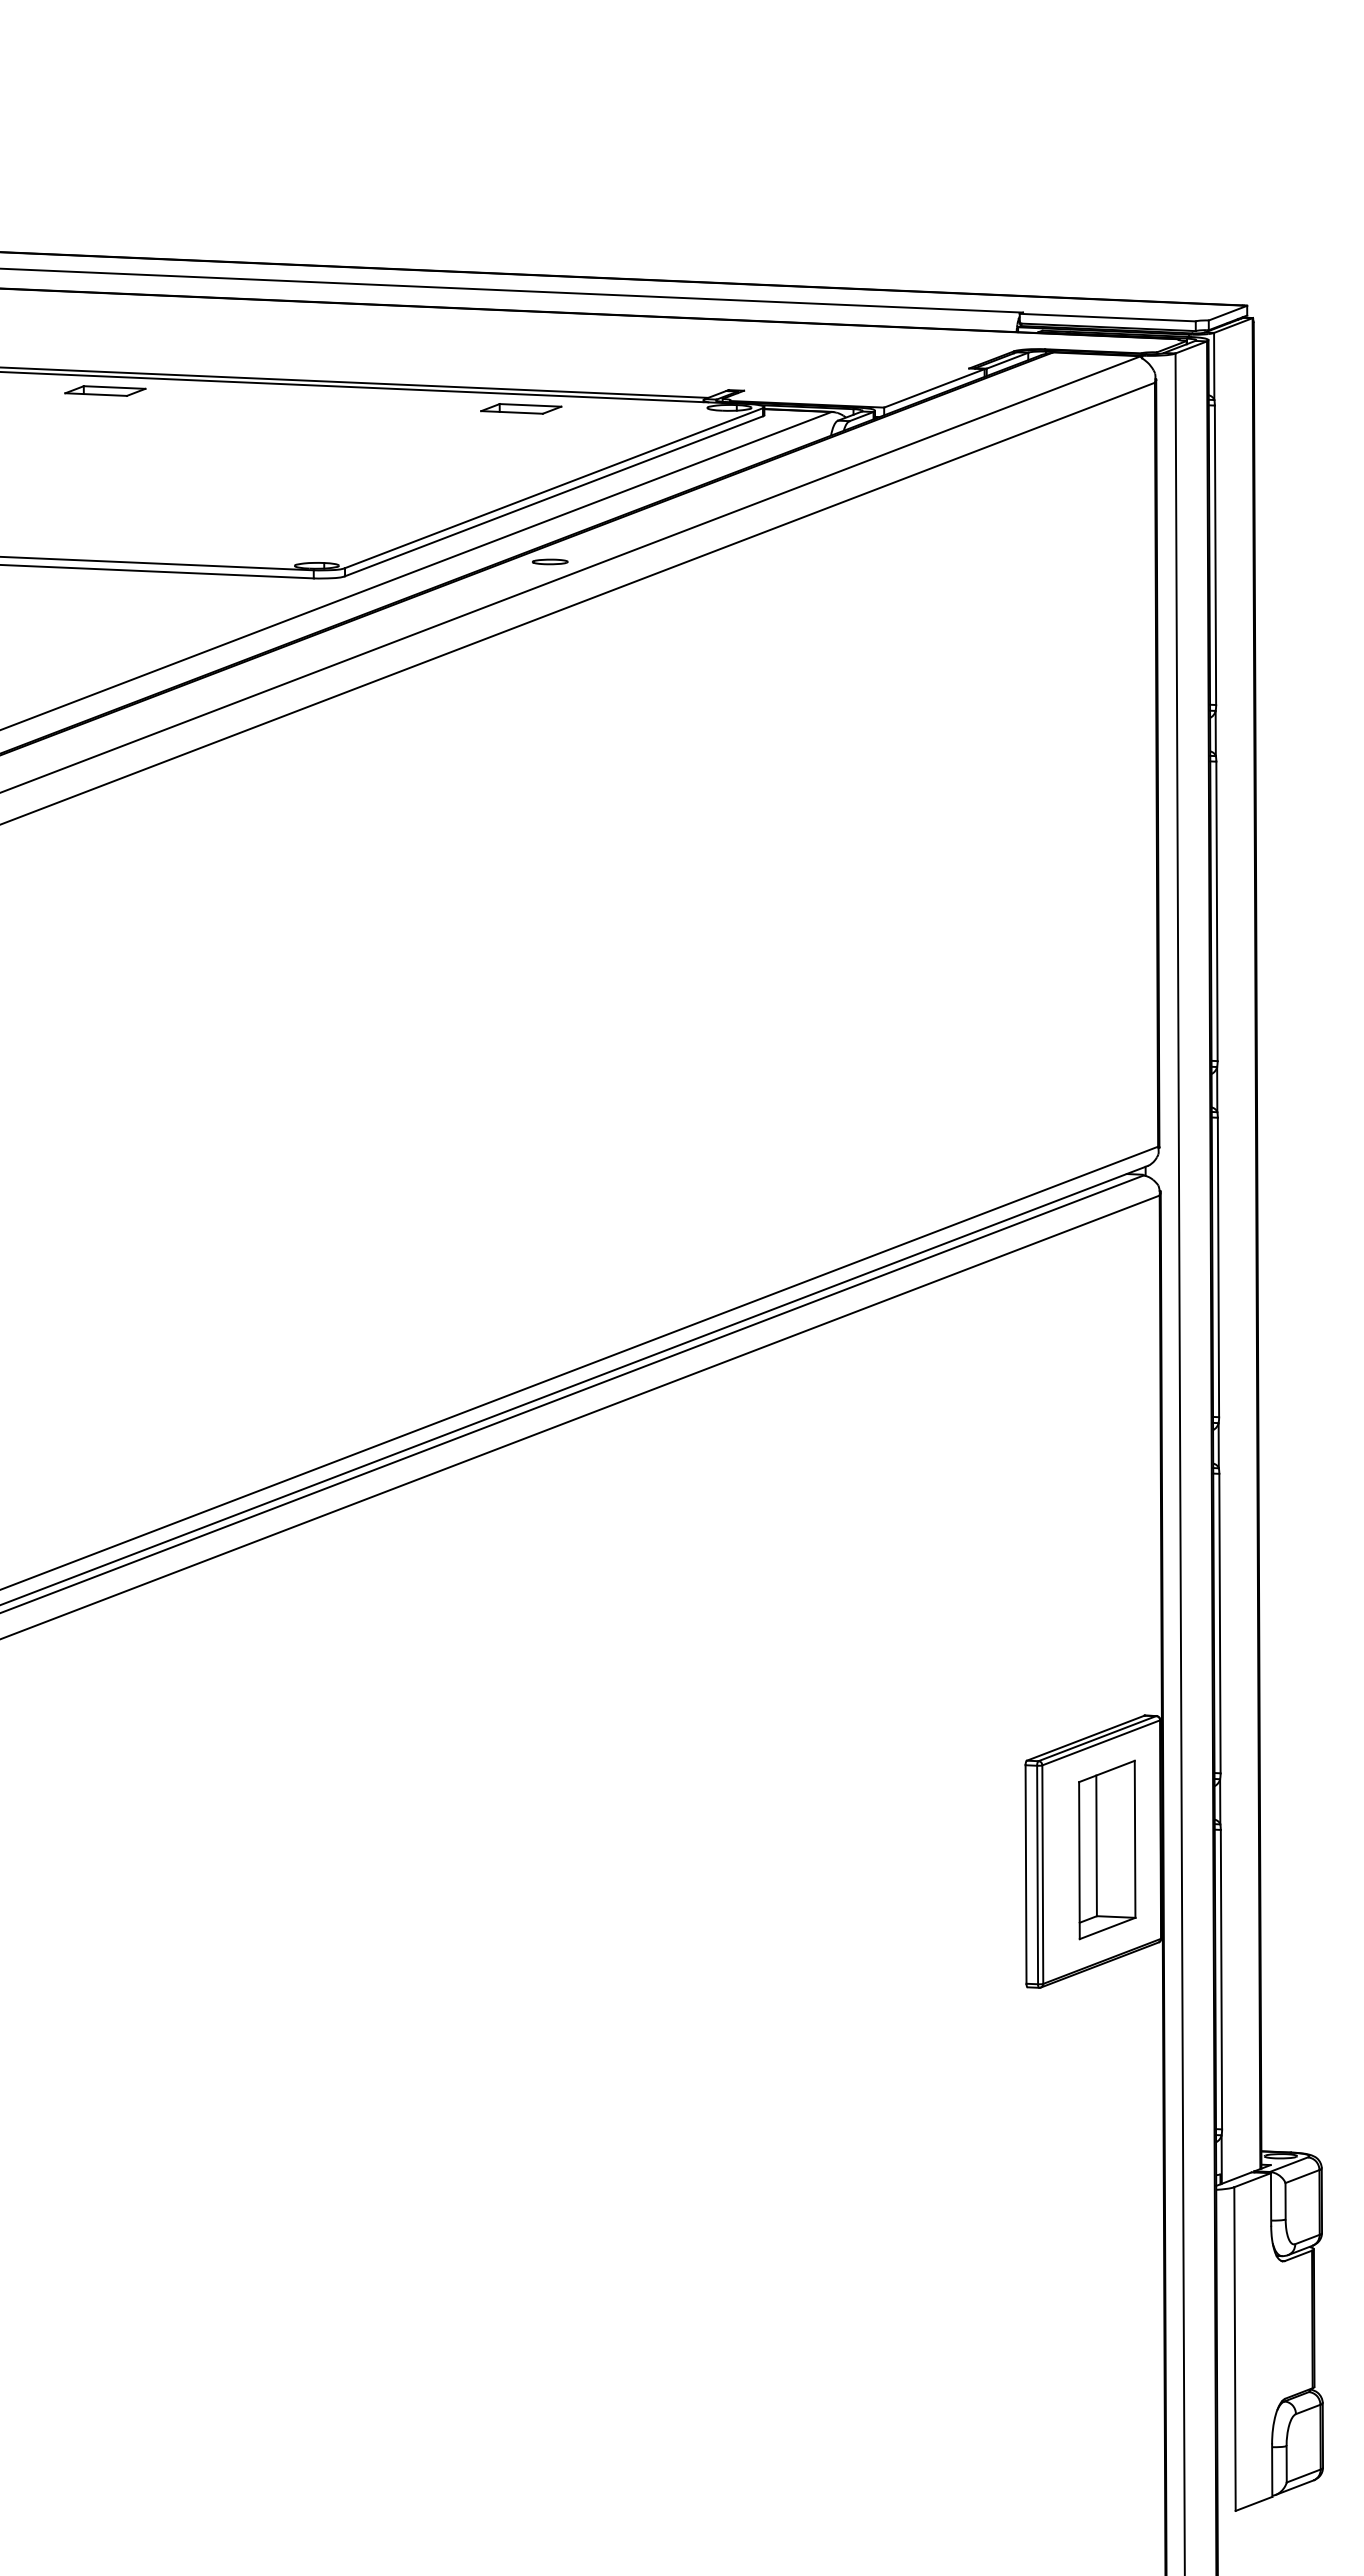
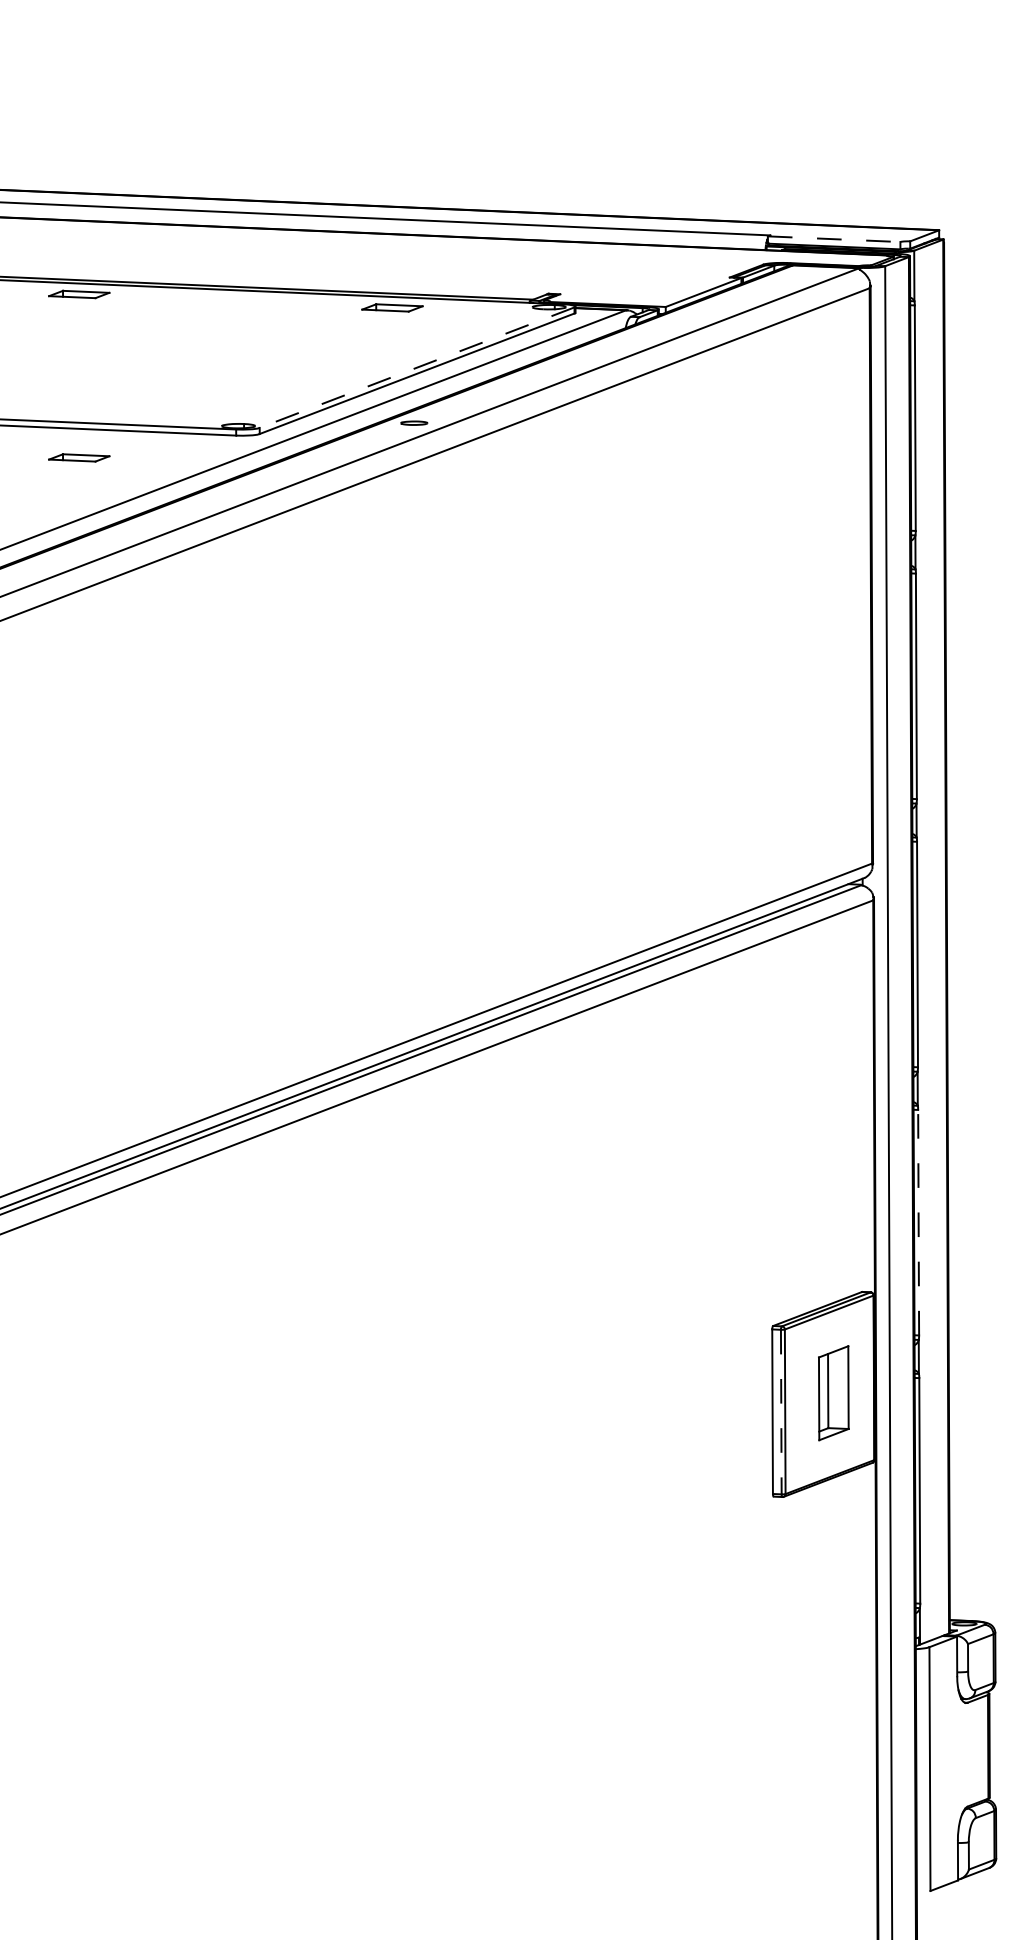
line: (1108, 317) -> (834, 239), solid -> dashed
line: (553, 488) -> (416, 367), solid -> dashed
part: (105, 607) -> (79, 457), added
line: (1219, 1623) -> (918, 1222), solid -> dashed
part: (1107, 1849) -> (833, 1392), size x0.7
line: (1037, 1875) -> (781, 1412), solid -> dashed

